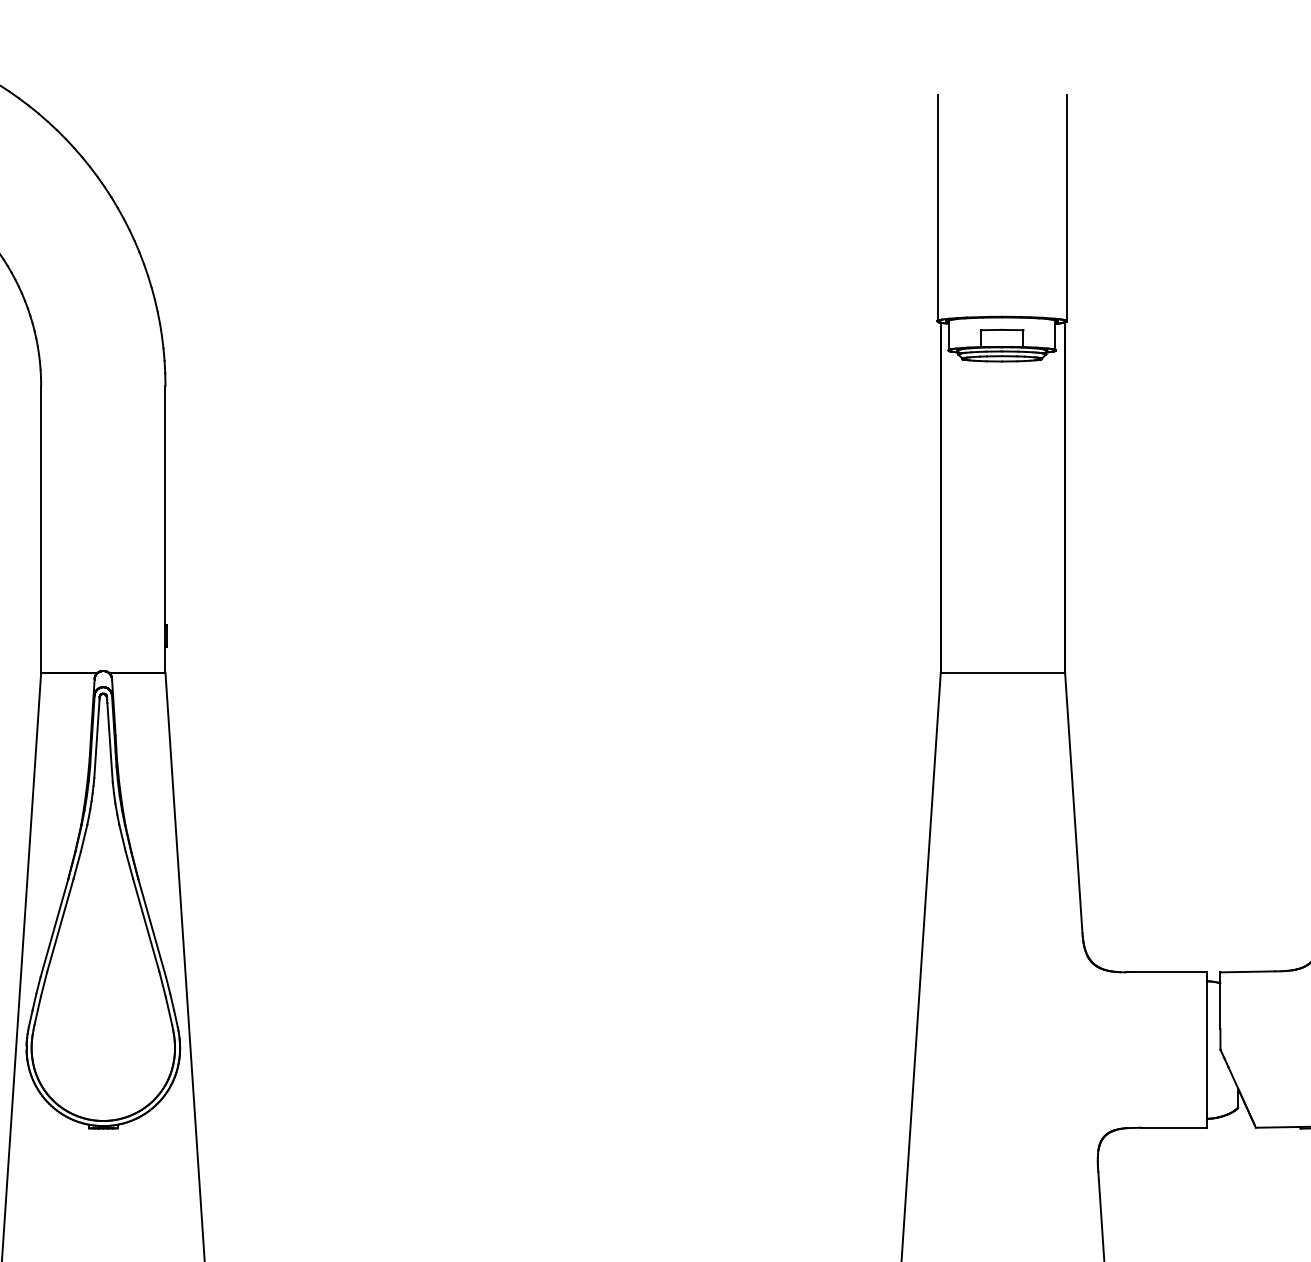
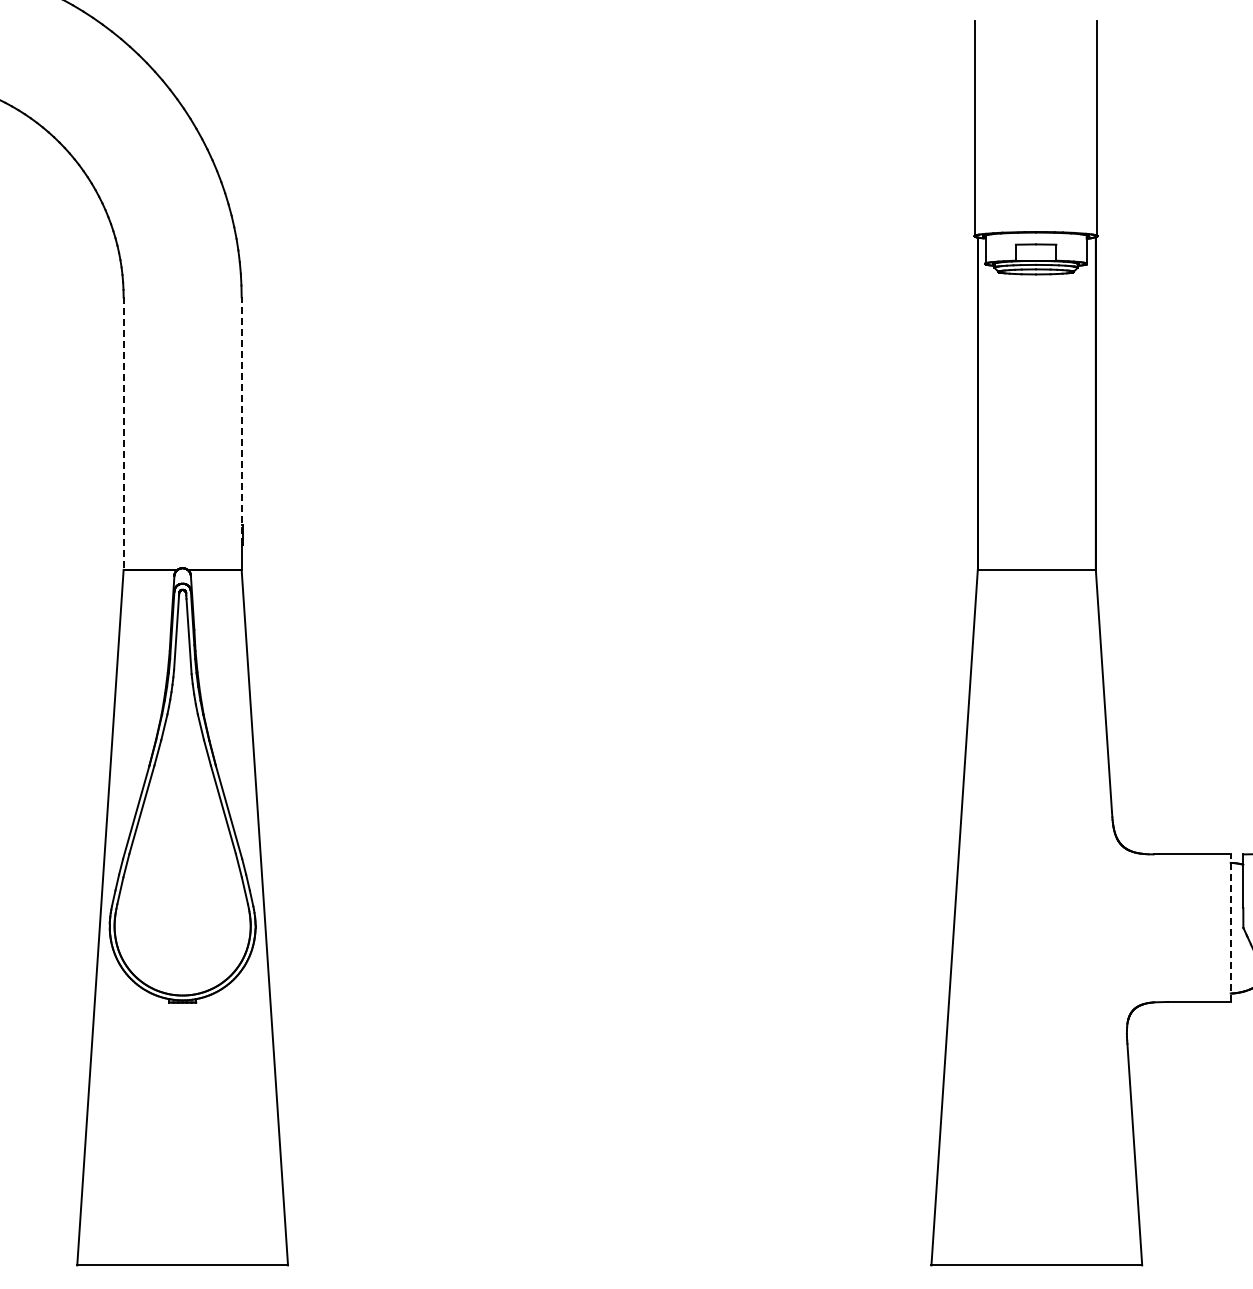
line: (165, 516) -> (241, 421), solid -> dashed
line: (41, 530) -> (123, 434), solid -> dashed
line: (1206, 1050) -> (1230, 928), solid -> dashed

